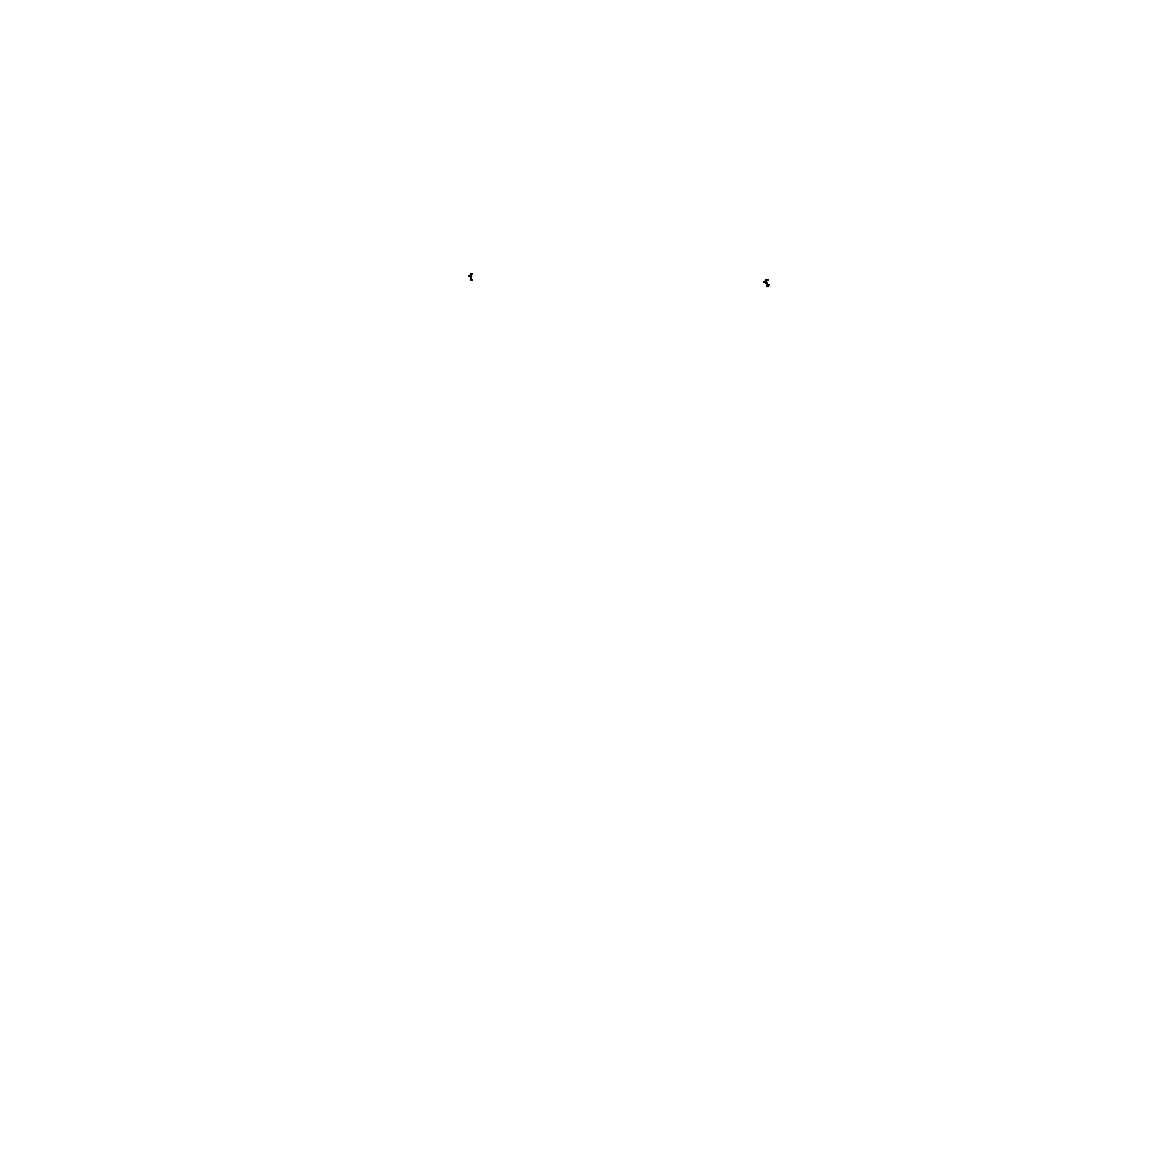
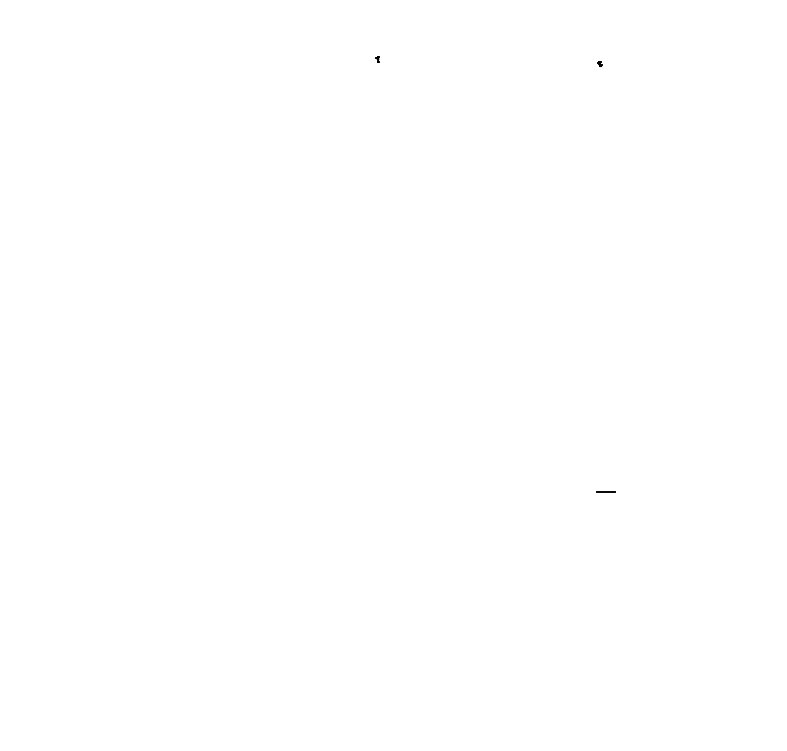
line: (774, 853) -> (605, 491), added

